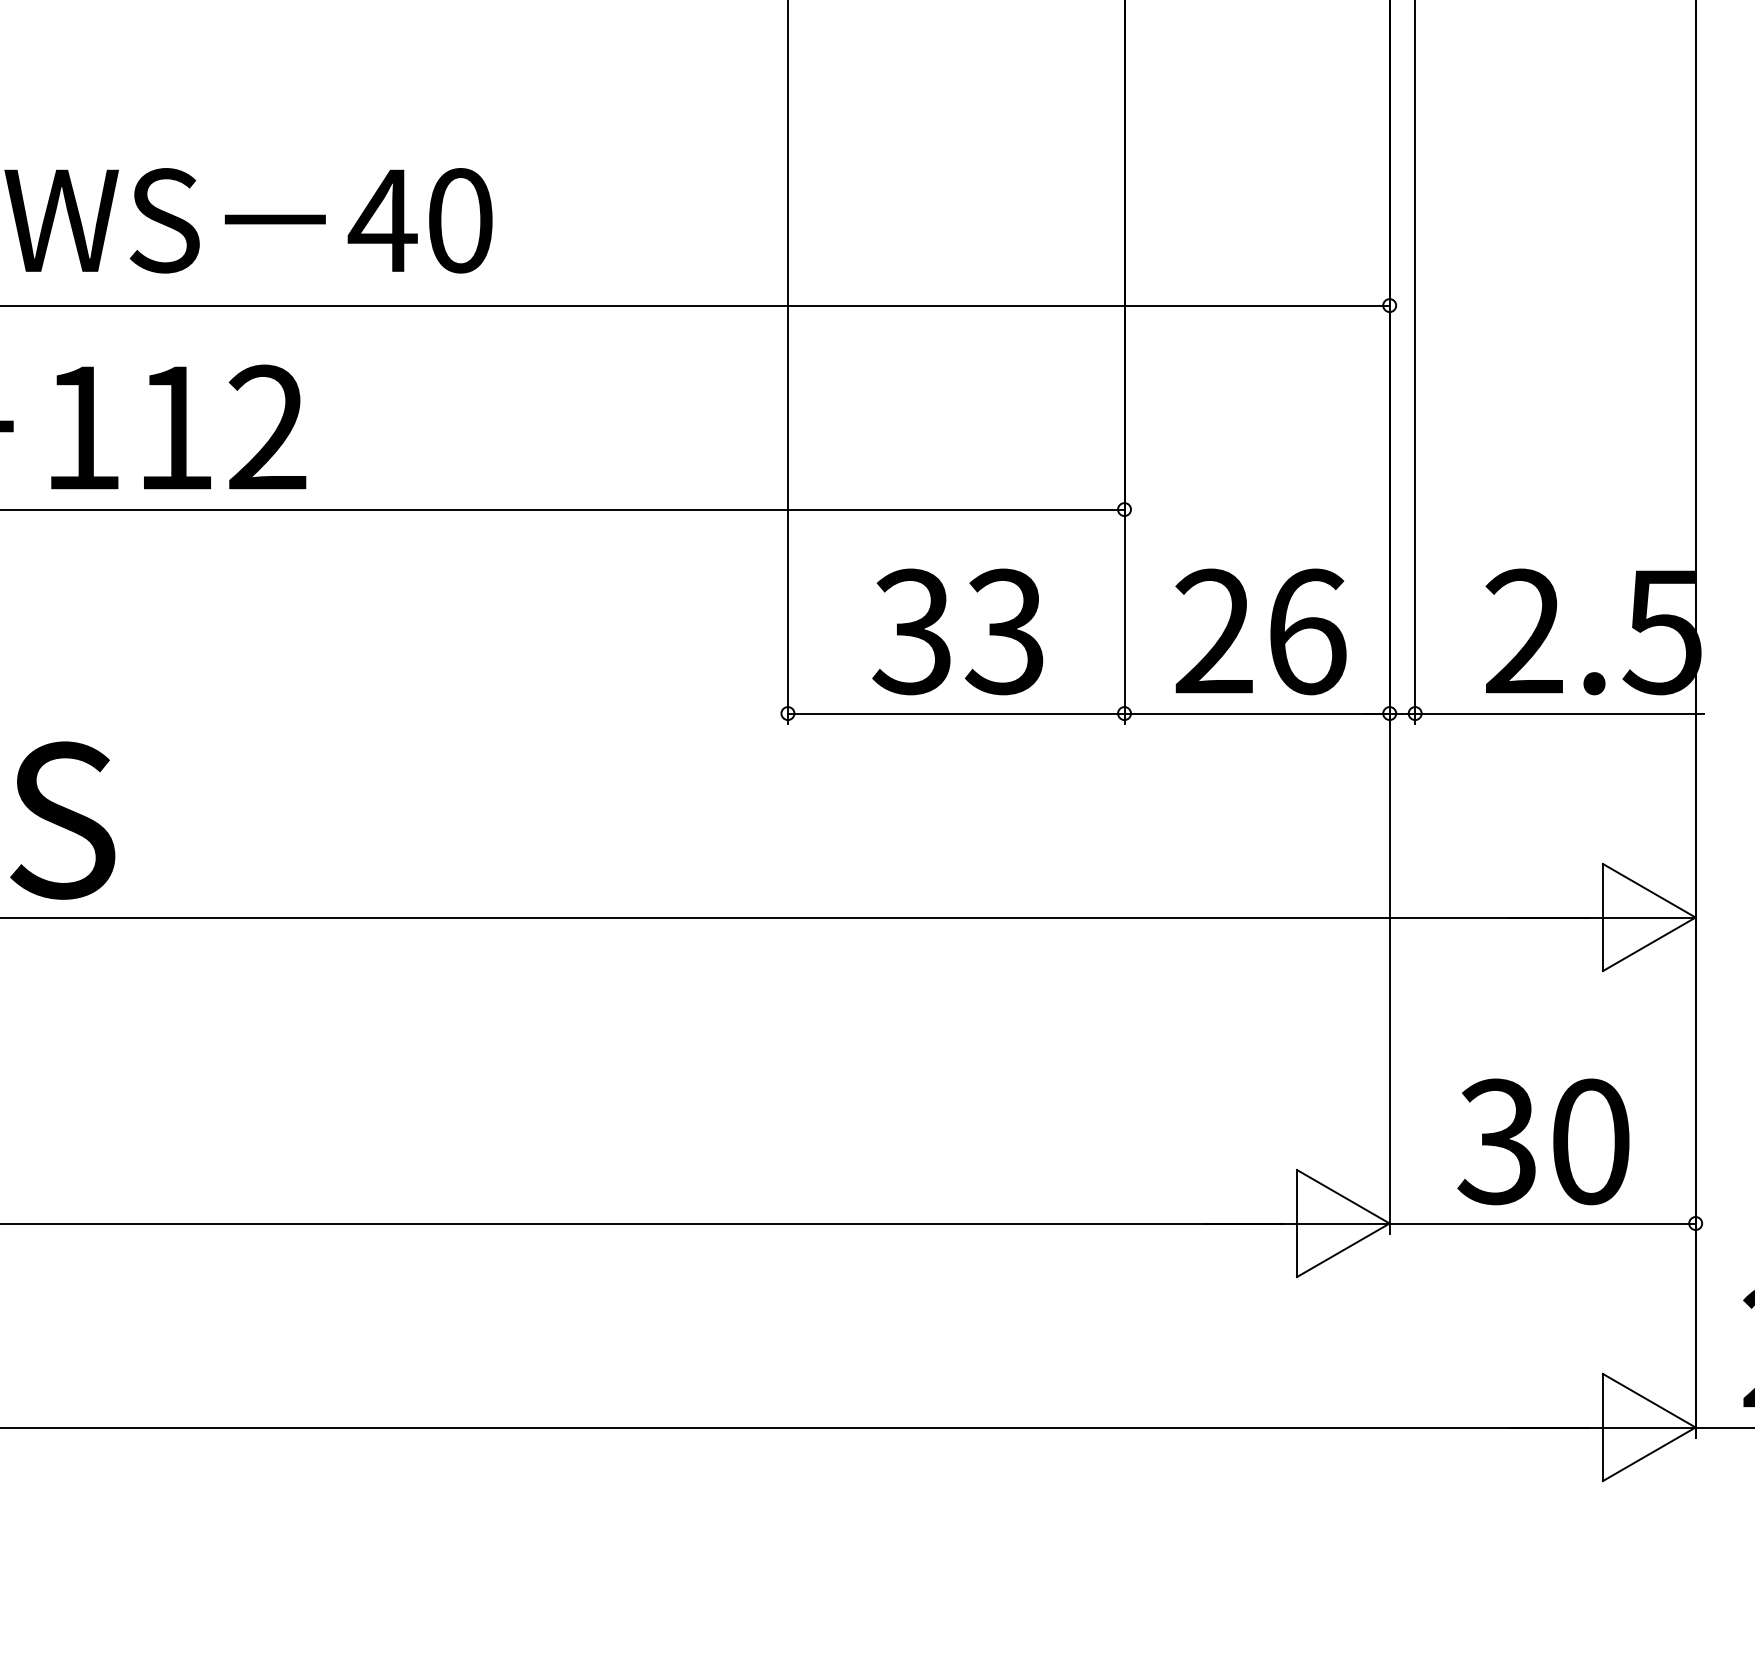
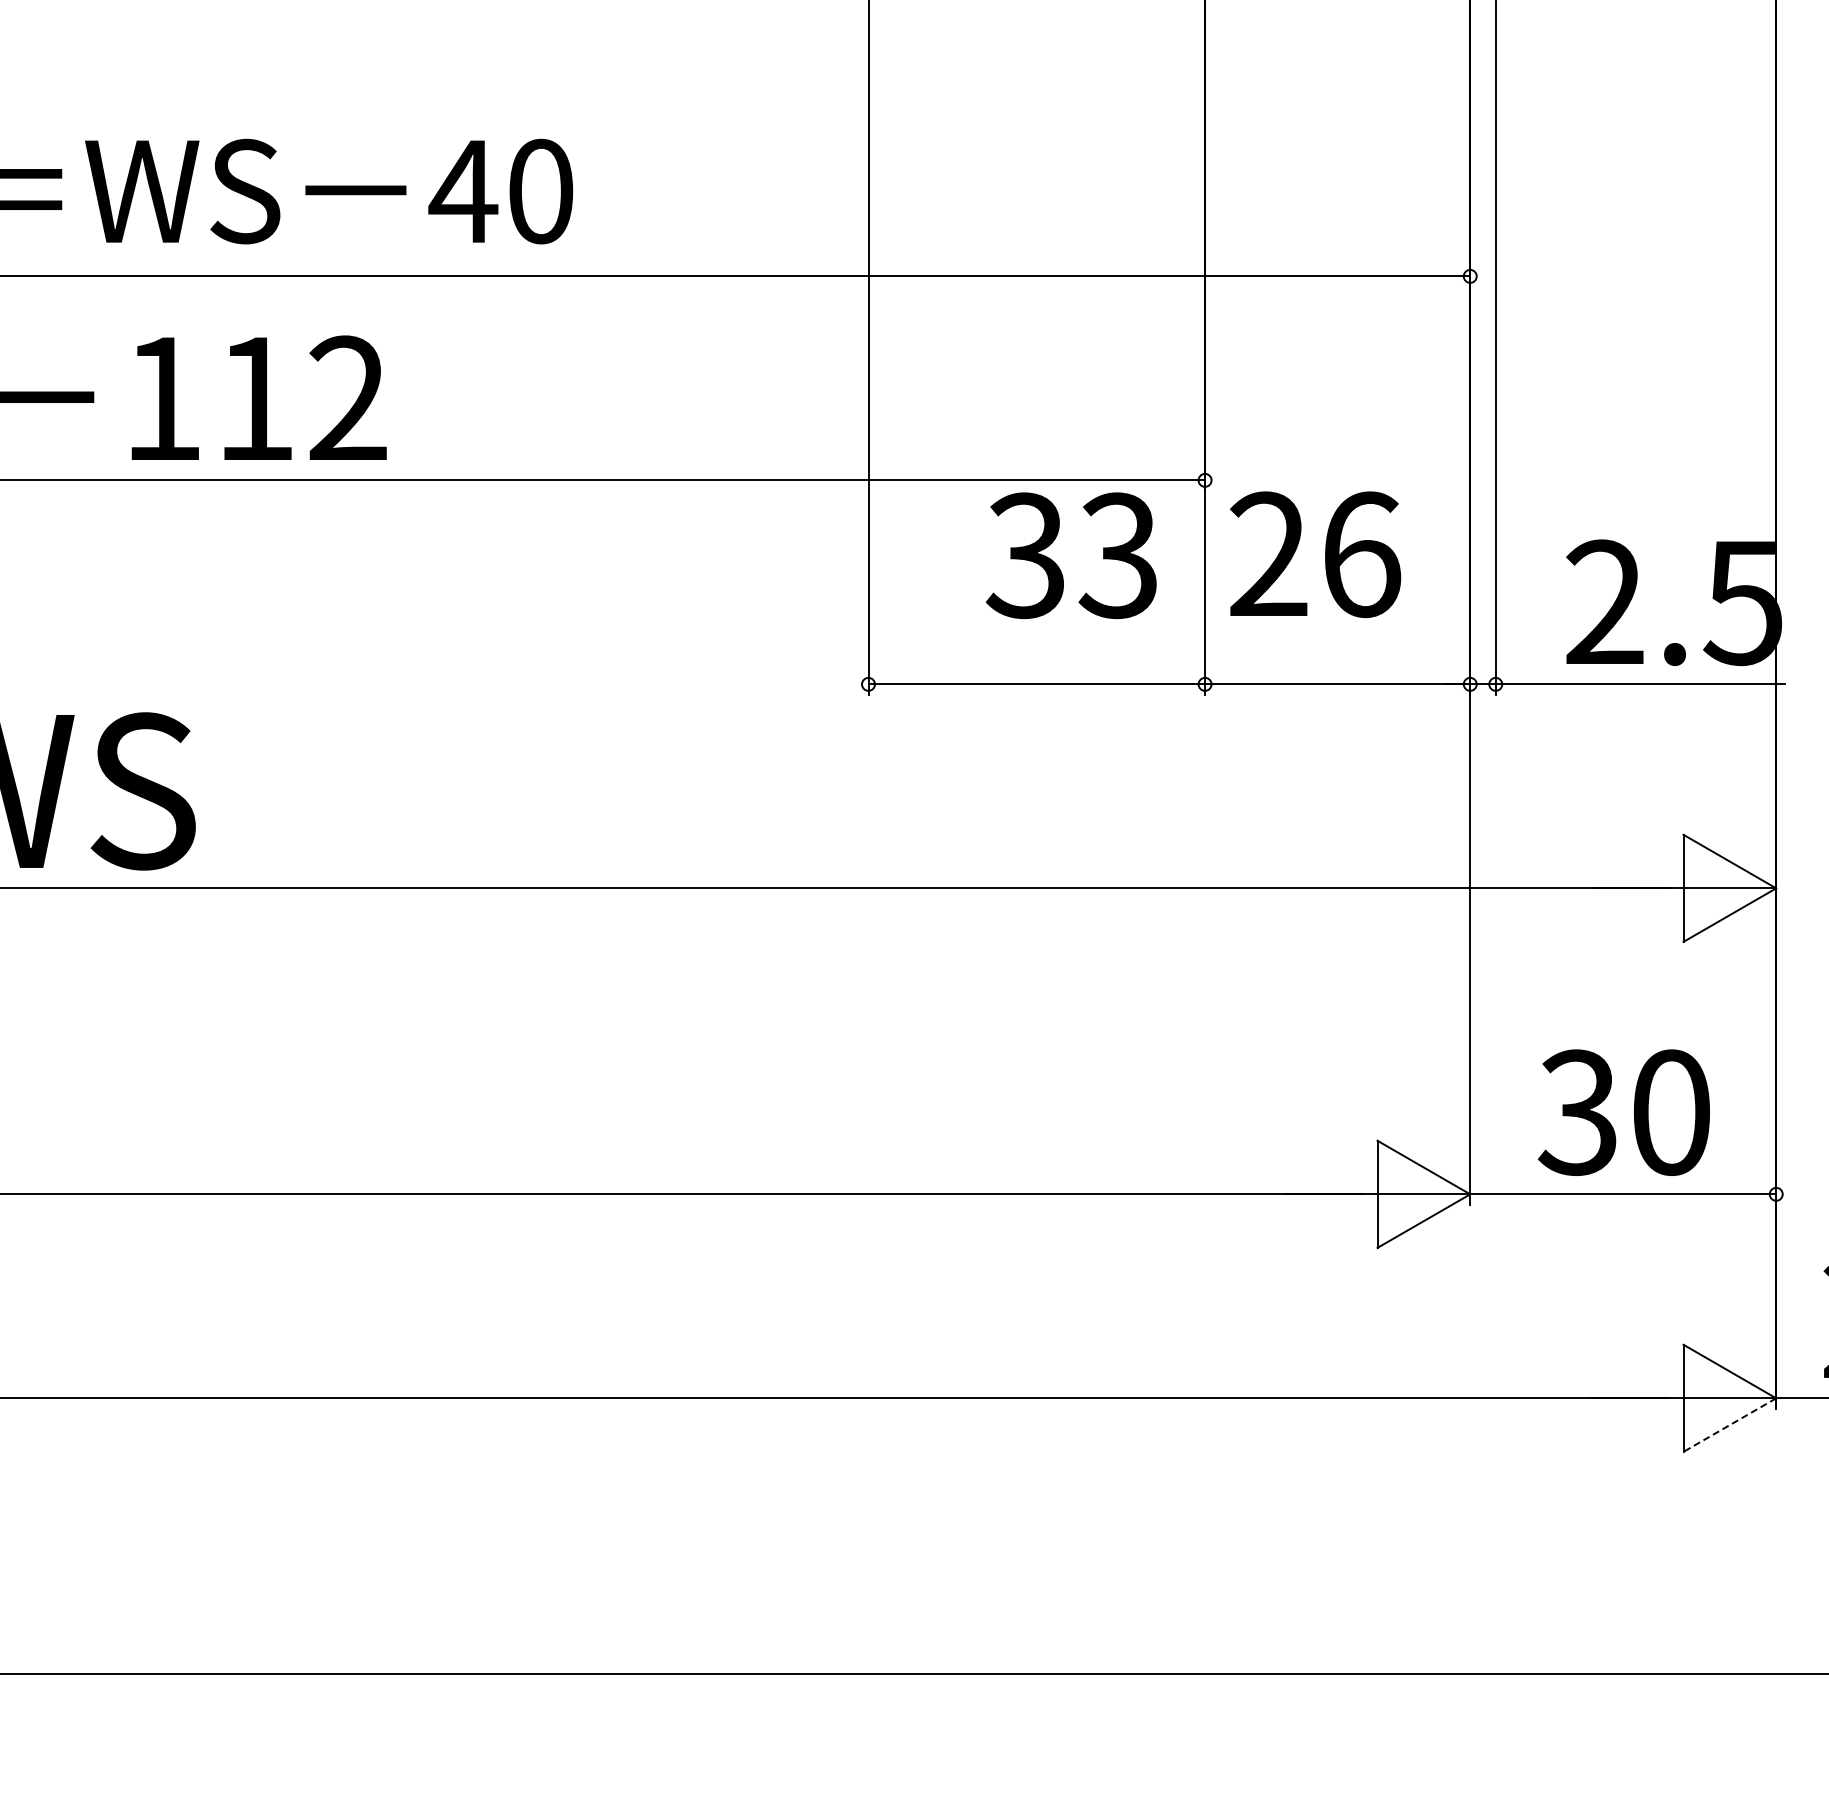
text: (956, 631) -> (1070, 555), moved
text: (1260, 631) -> (1315, 554), moved
line: (1648, 1454) -> (1729, 1425), solid -> dashed

